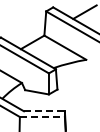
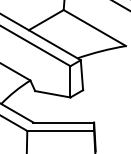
line: (44, 111) -> (63, 122), dashed -> solid
line: (42, 117) -> (60, 131), dashed -> solid

